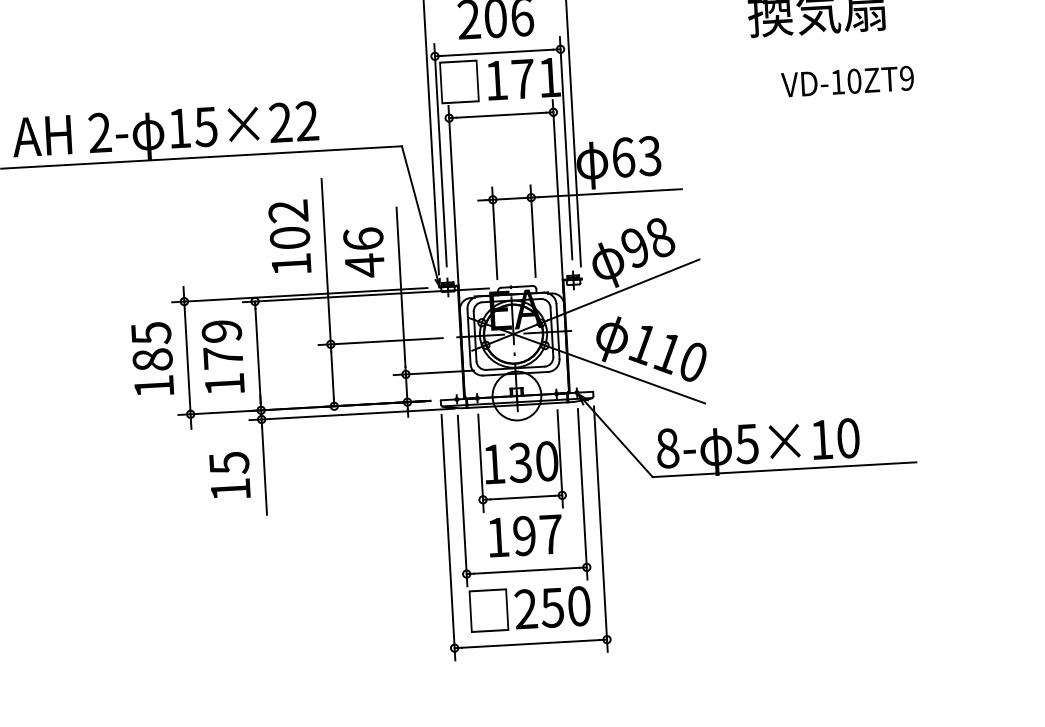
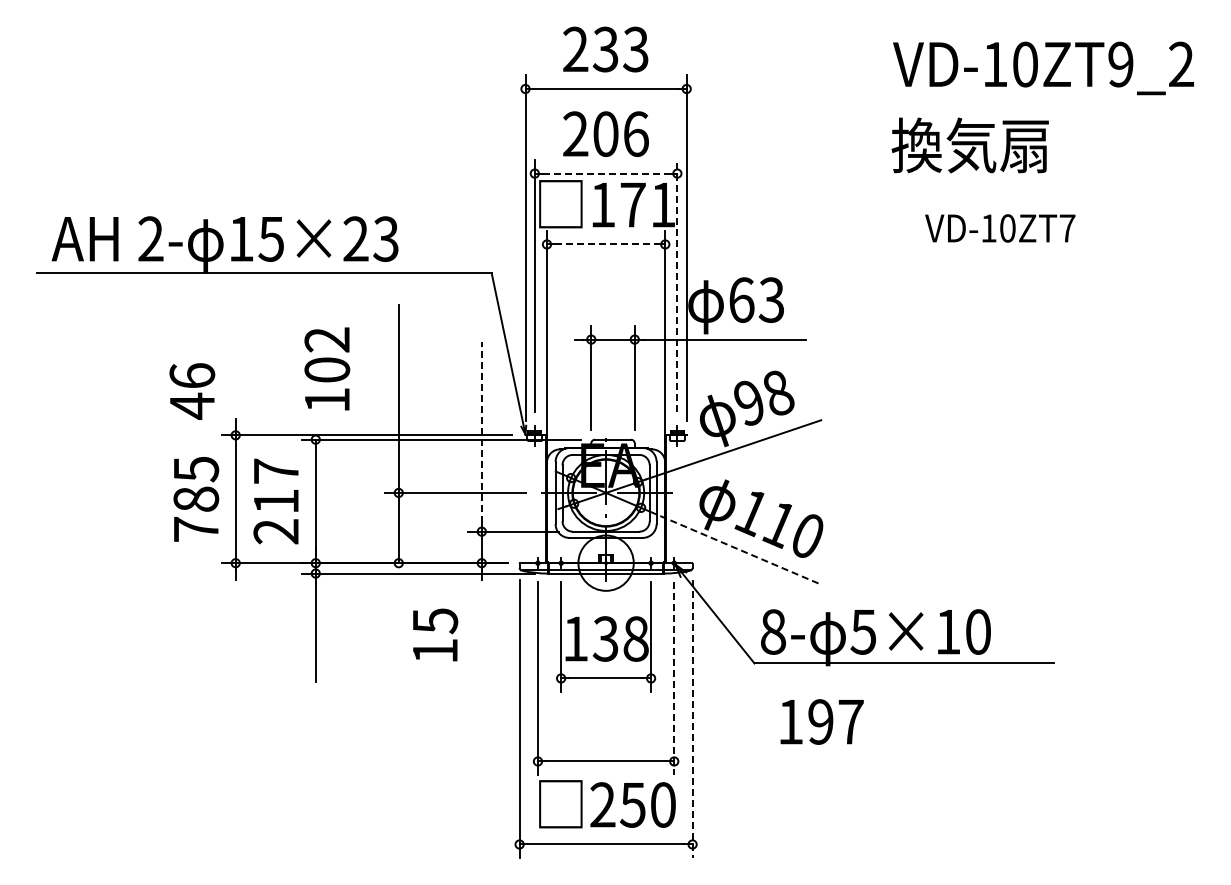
line: (498, 52) -> (606, 173), solid -> dashed
text: (907, 78) -> (1067, 228), VD-10ZT9 -> VD-10ZT7
line: (501, 115) -> (606, 244), solid -> dashed
text: (306, 120) -> (385, 238), 15×22 -> 15×23
line: (566, 147) -> (677, 285), solid -> dashed
text: (290, 236) -> (327, 368), moved
text: (364, 252) -> (192, 391), moved
line: (400, 287) -> (481, 432), solid -> dashed
text: (223, 357) -> (276, 501), 179 -> 217
line: (628, 375) -> (733, 547), solid -> dashed
text: (154, 386) -> (196, 529), 185 -> 785
text: (546, 460) -> (635, 638), 130 -> 138
text: (230, 475) -> (435, 634), moved
line: (582, 494) -> (674, 678), solid -> dashed
line: (600, 529) -> (692, 719), solid -> dashed
text: (525, 535) -> (821, 721), moved

